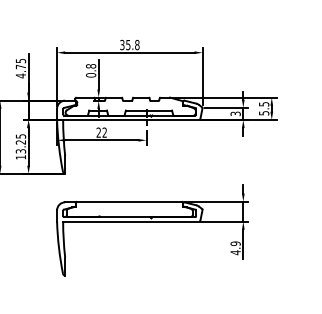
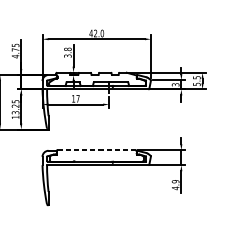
text: (129, 44) -> (96, 33), 35.8 -> 42.0
text: (91, 75) -> (68, 56), 0.8 -> 3.8
text: (101, 132) -> (75, 98), 22 -> 17
line: (129, 201) -> (96, 150), solid -> dashed

